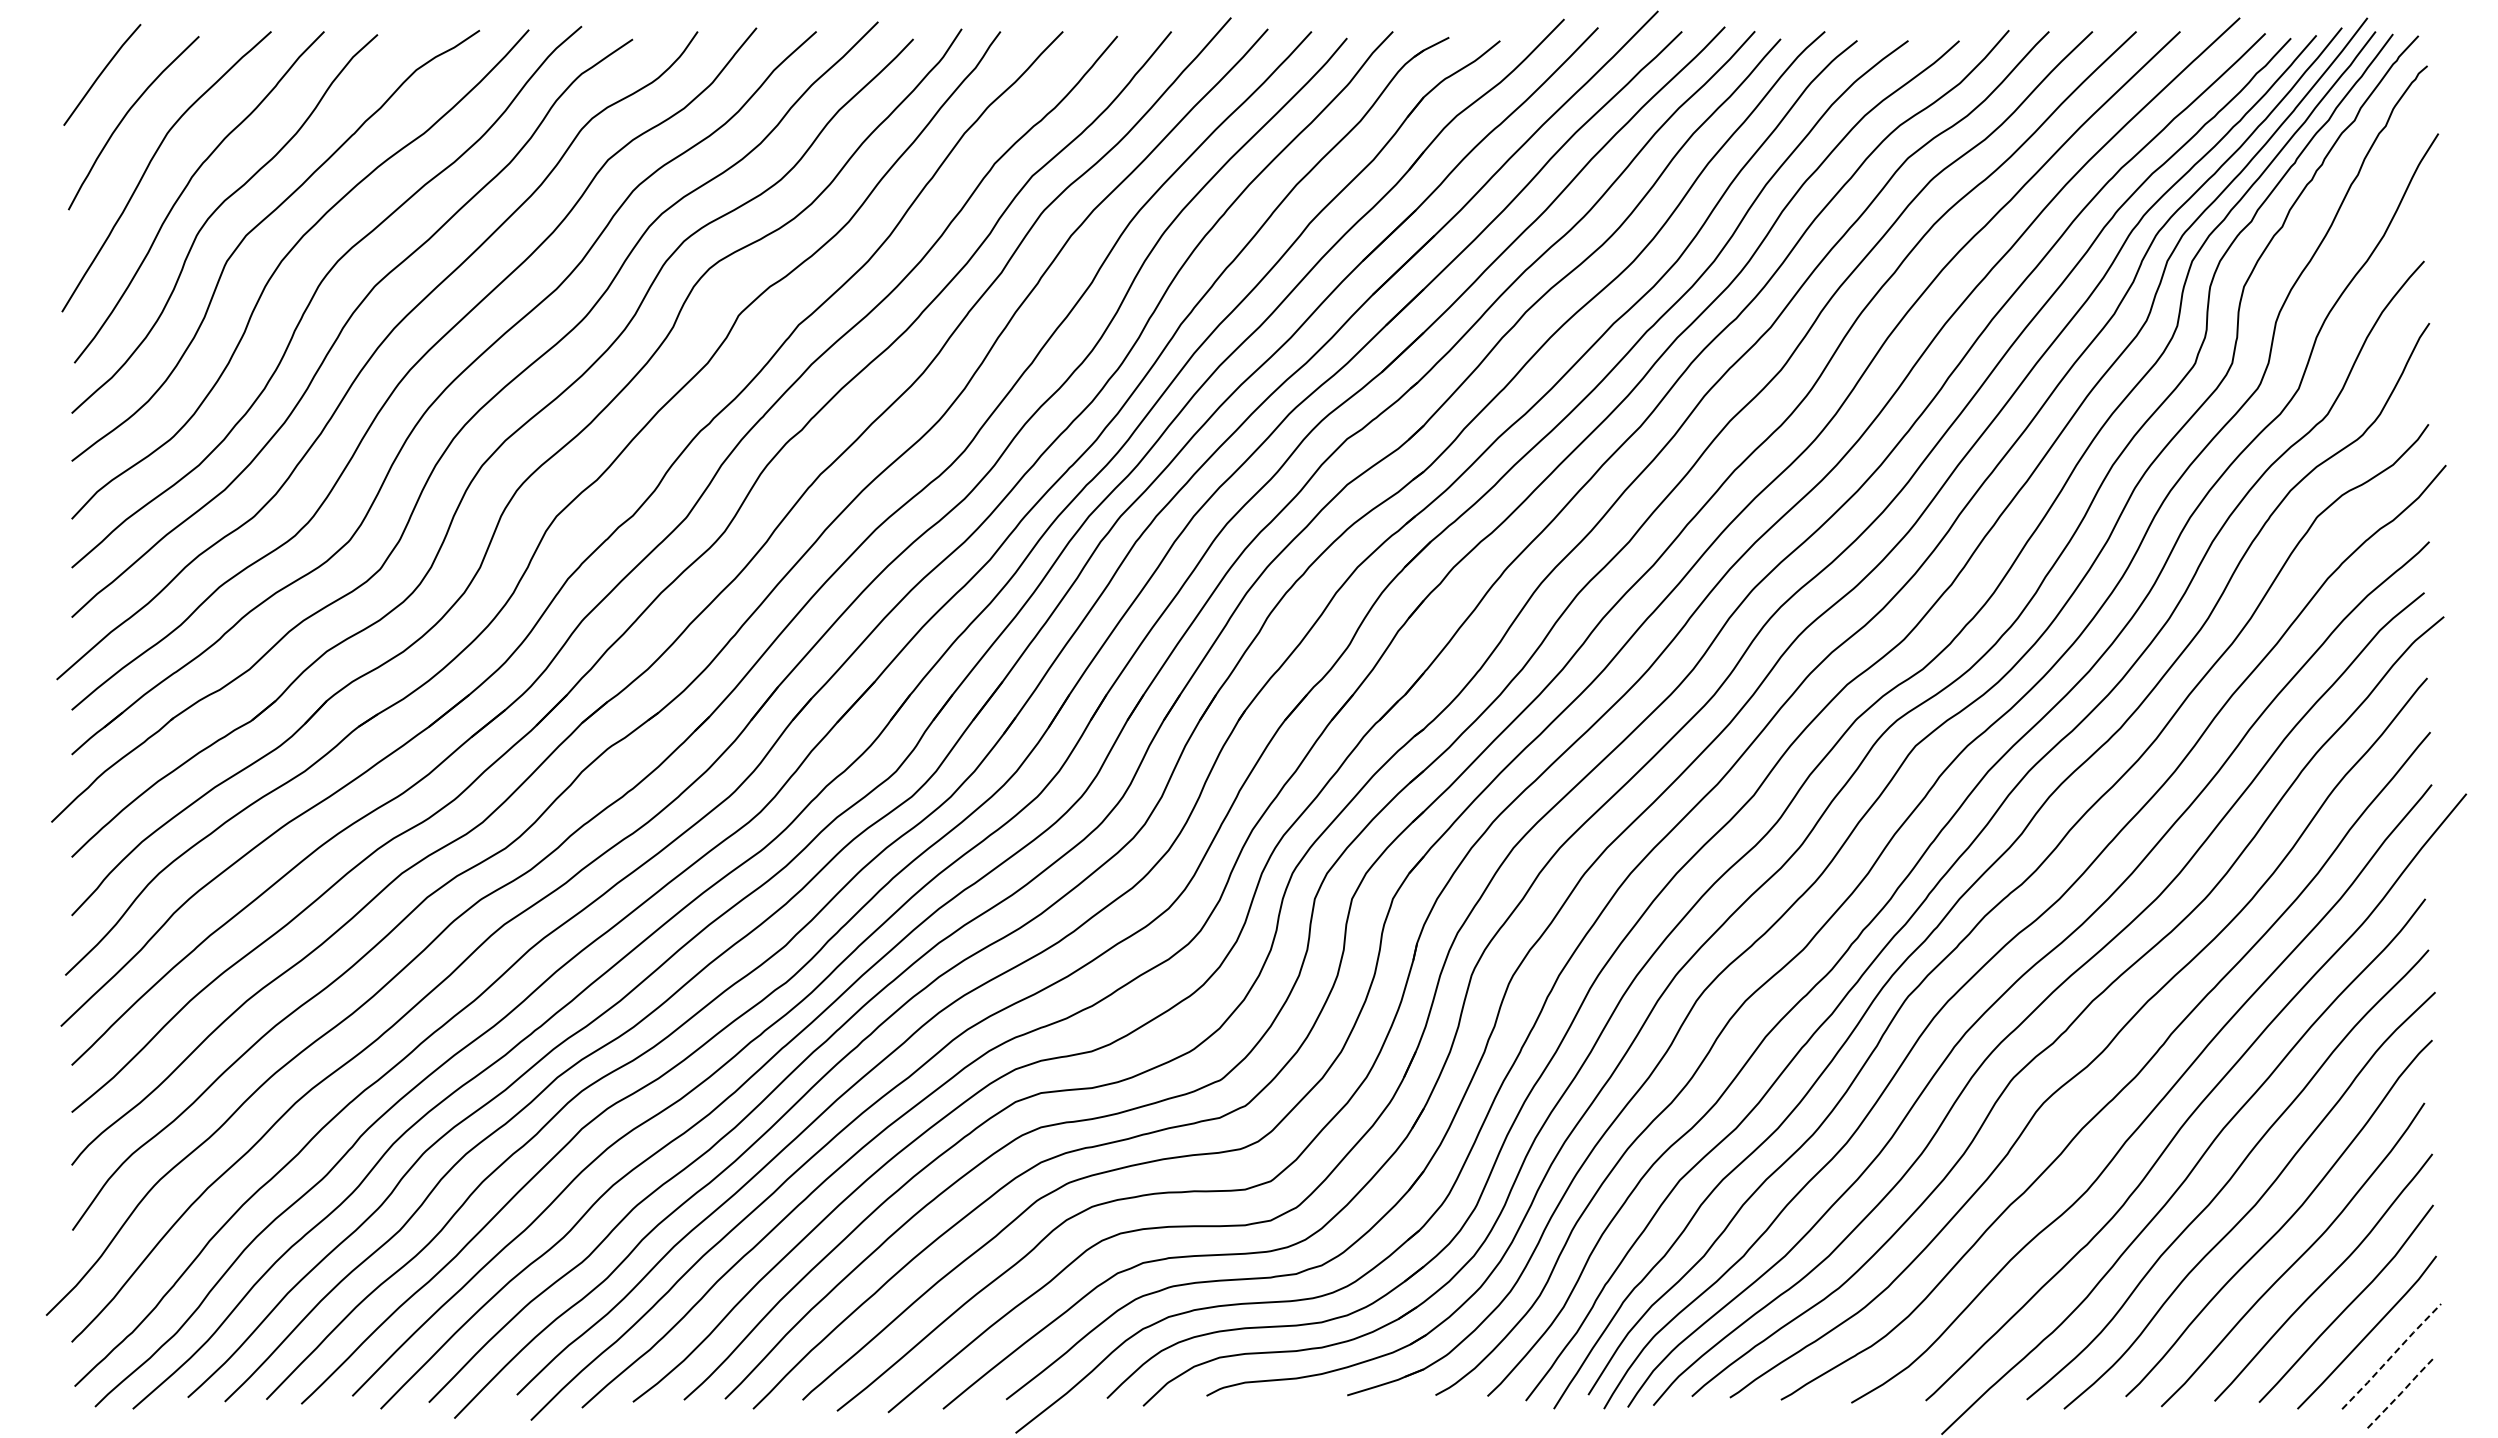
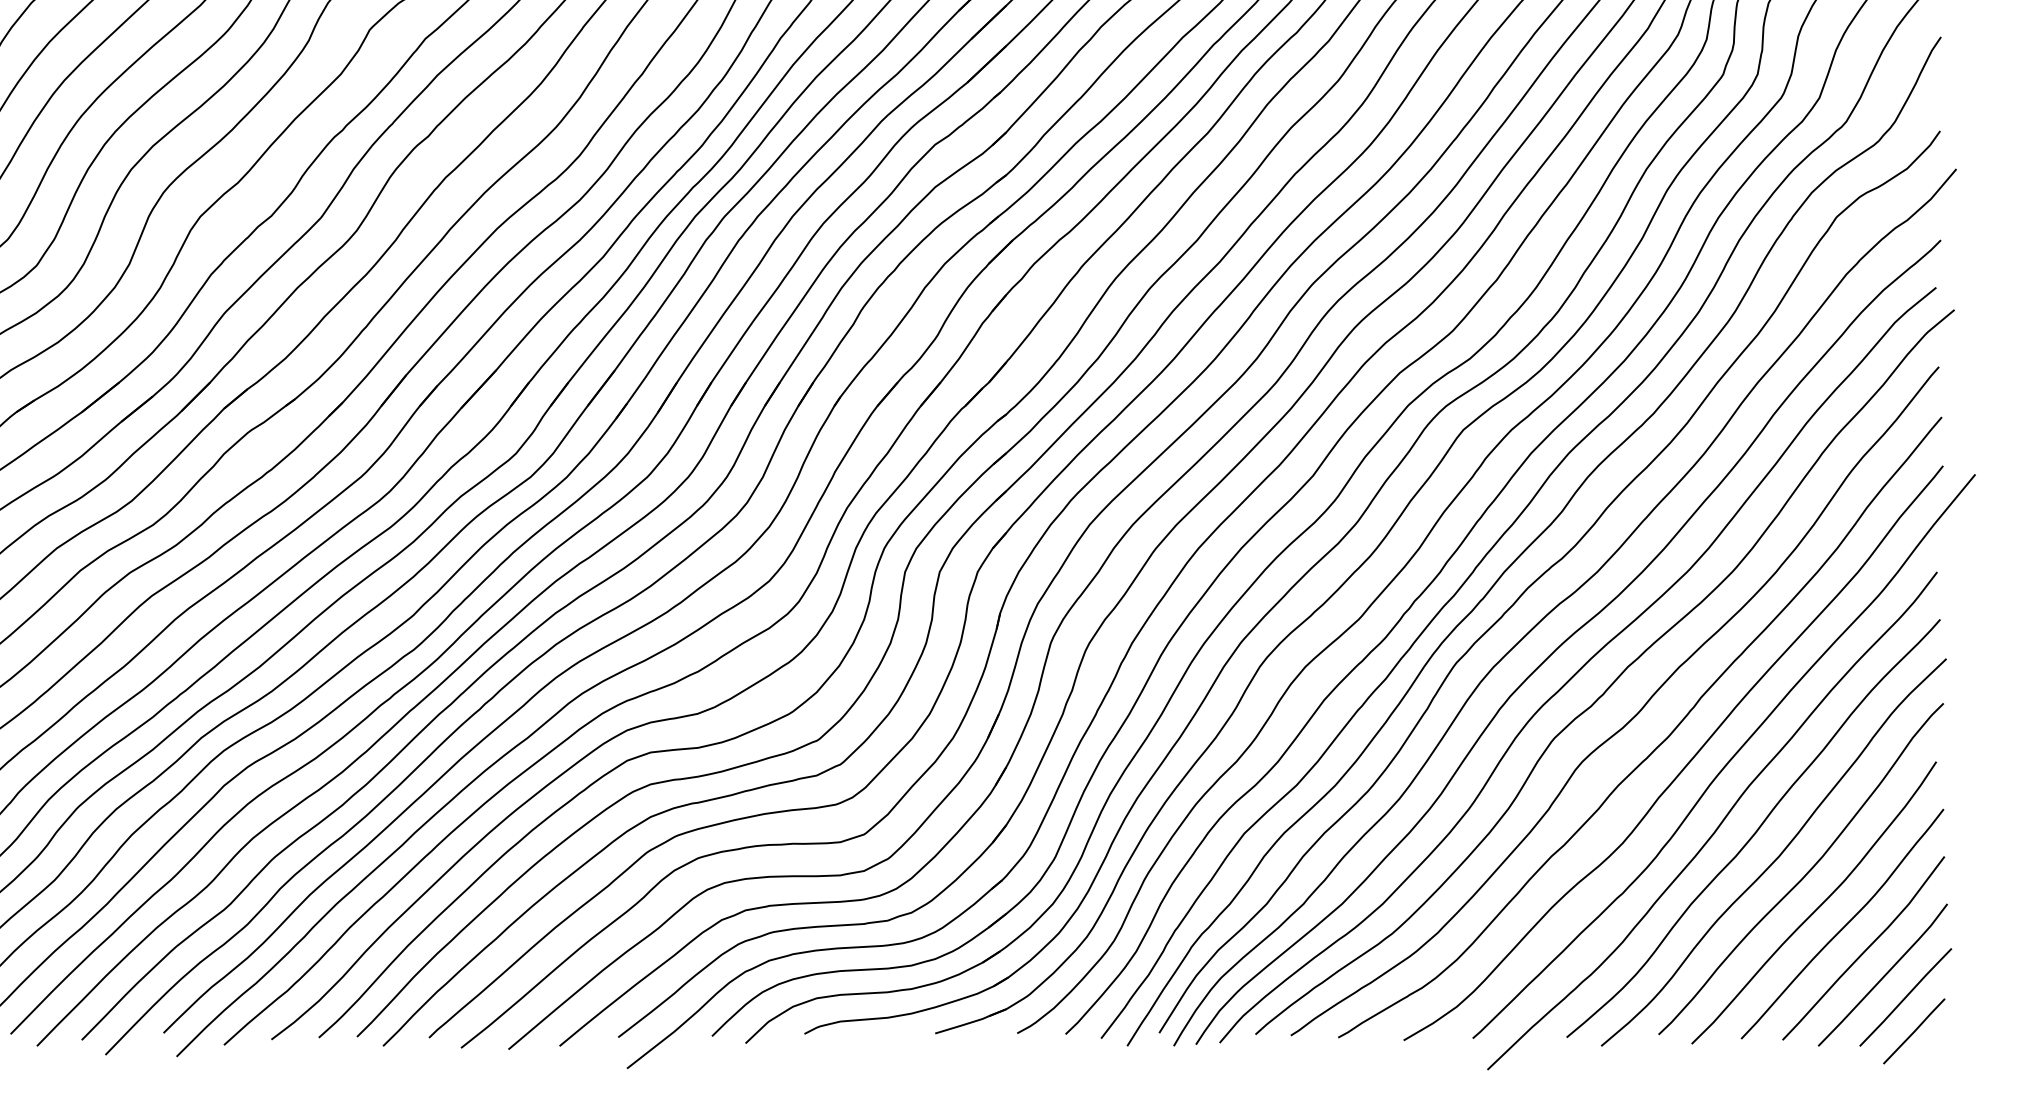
line: (2391, 1356) -> (1905, 997), dashed -> solid
line: (2401, 1392) -> (1914, 1030), dashed -> solid

